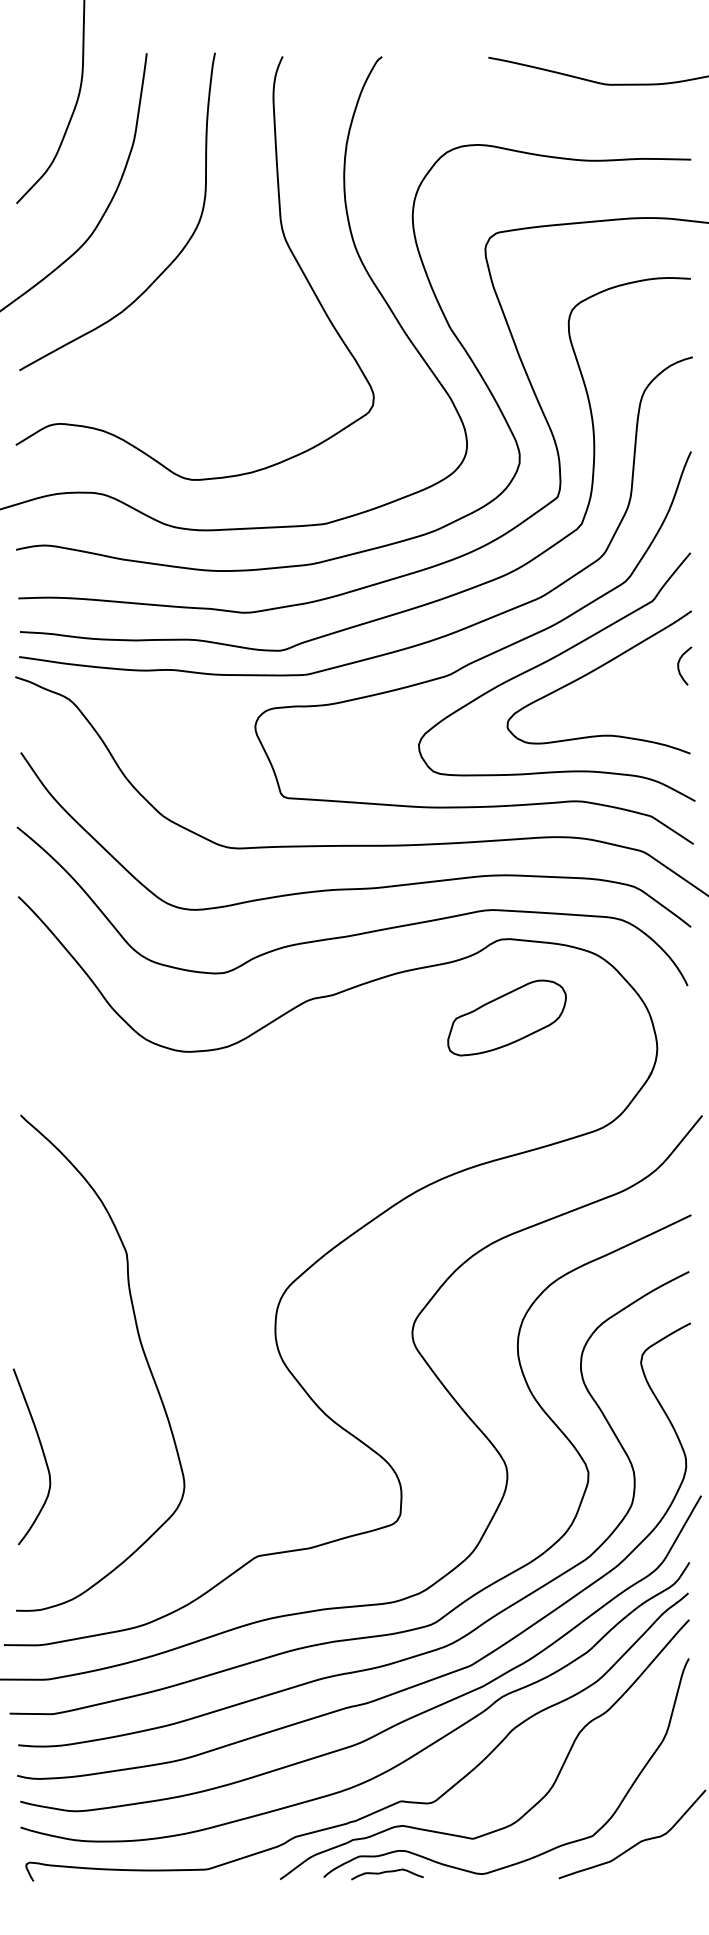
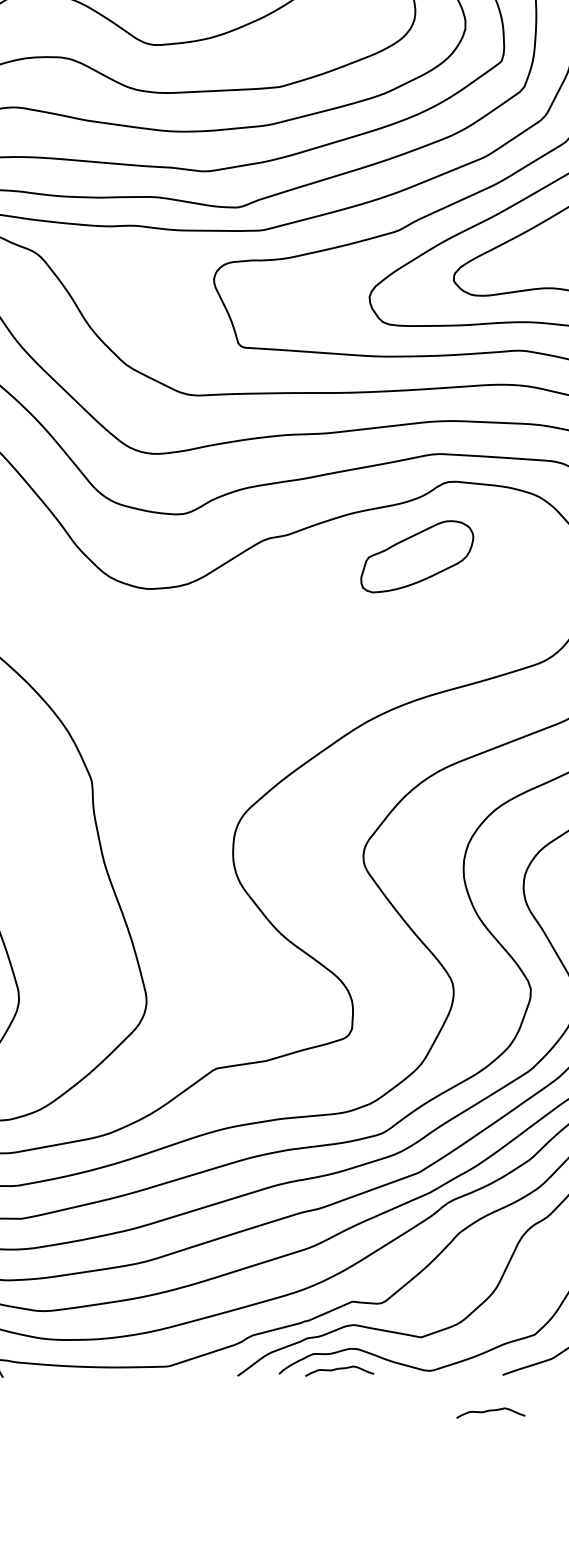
part: (506, 1017) -> (416, 556), moved
curve: (546, 1916) -> (490, 1411), added

